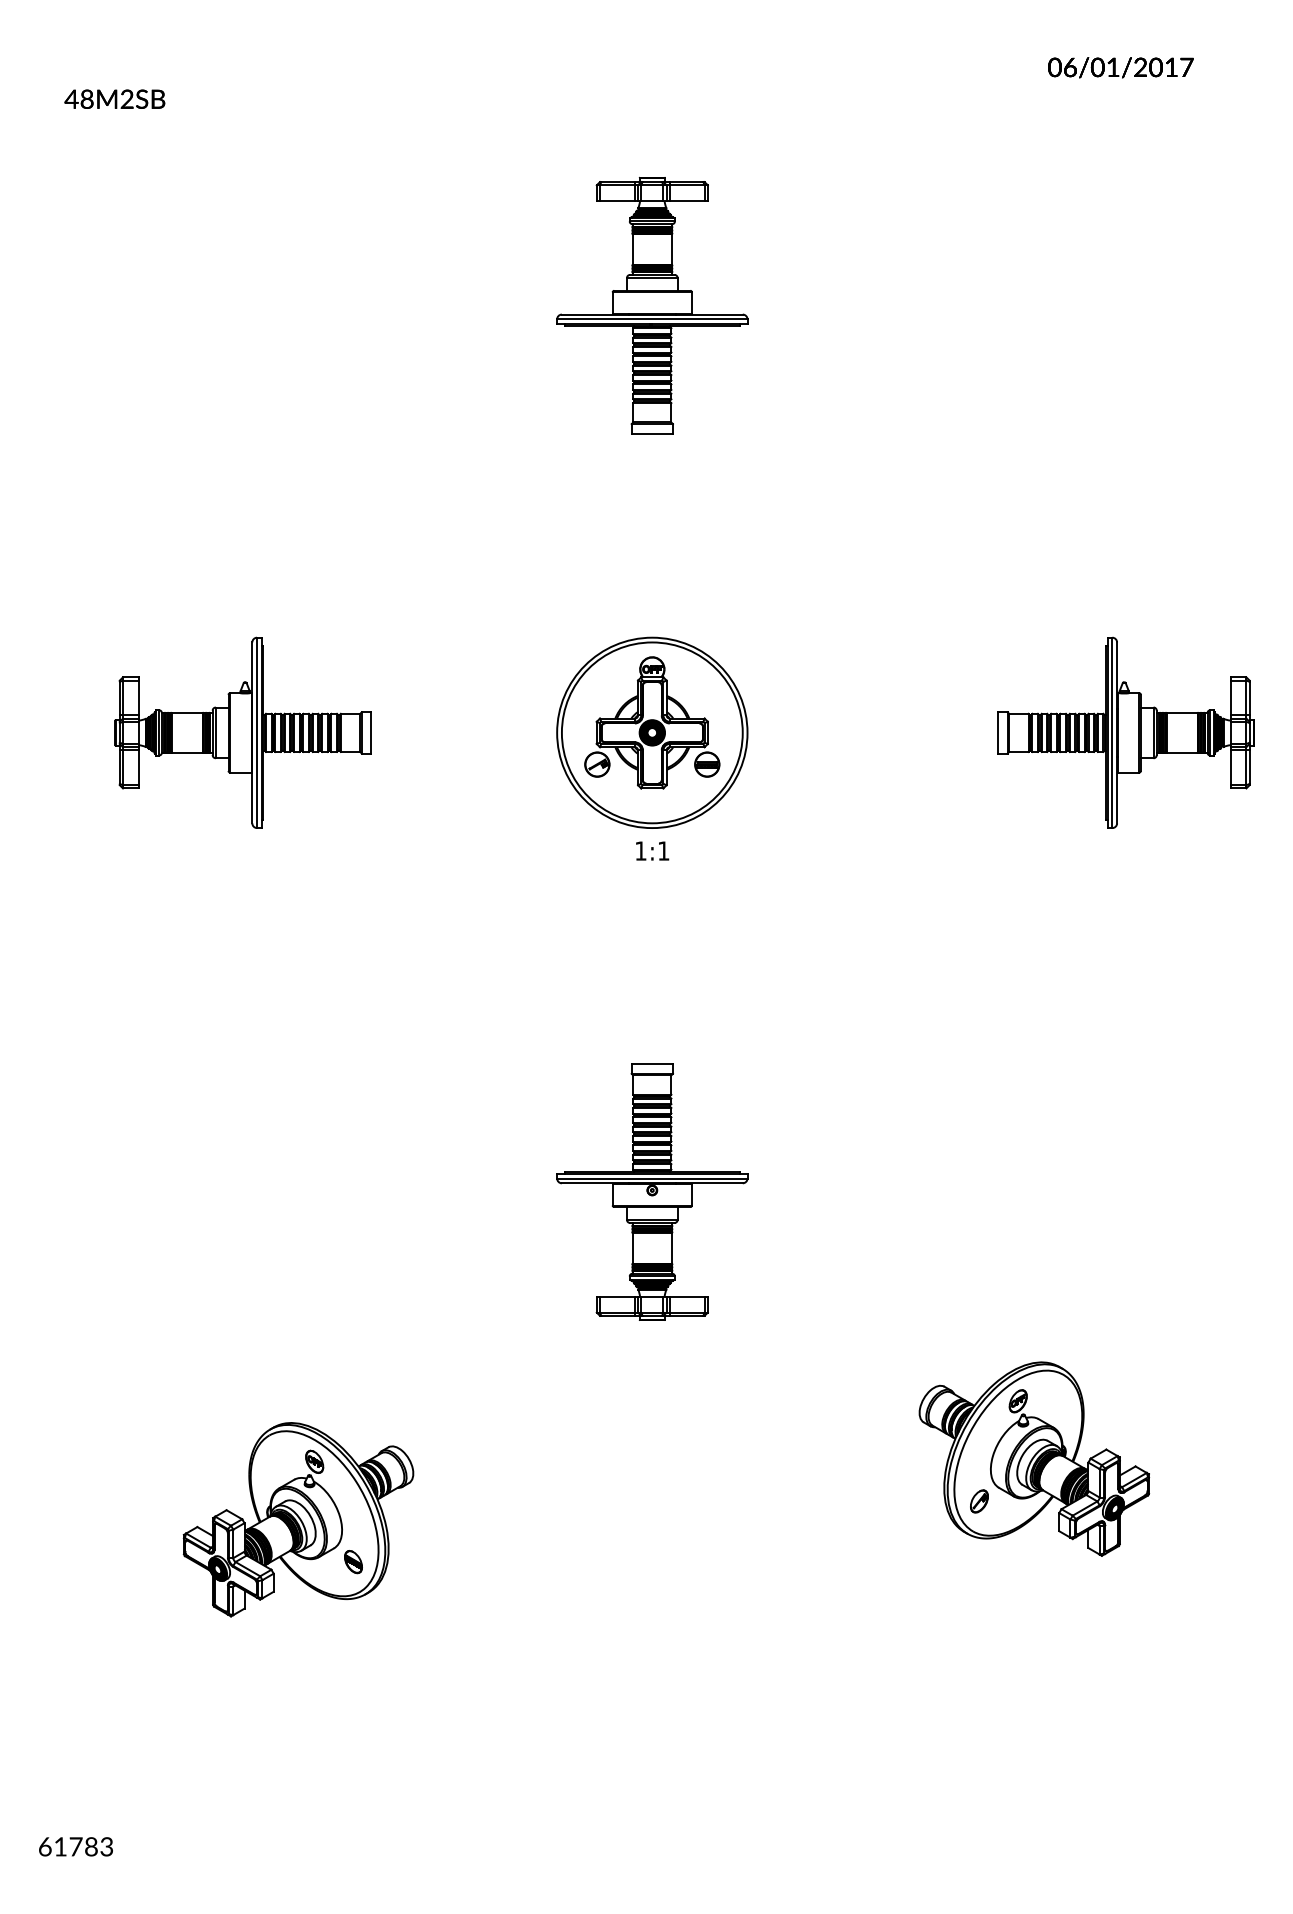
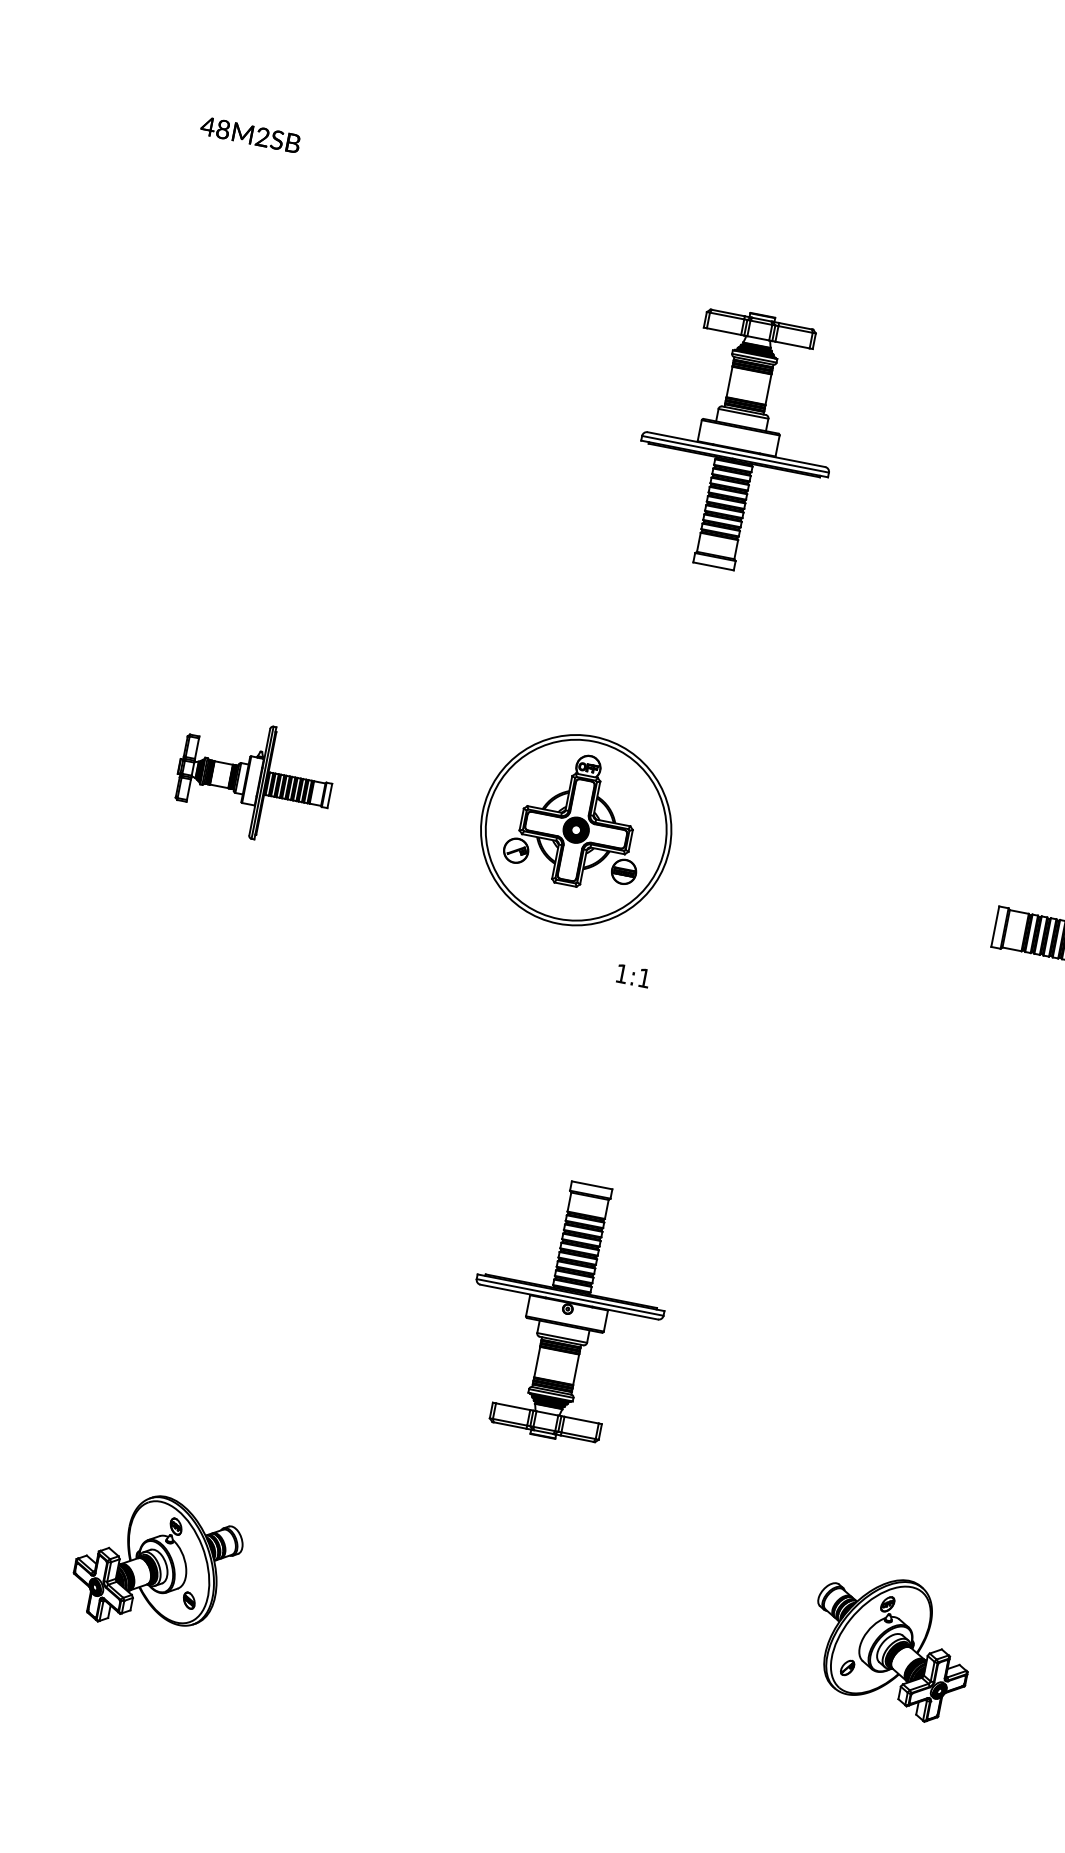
part: (242, 732) -> (253, 780), size x0.6
part: (652, 732) -> (576, 829), moved
part: (1034, 1458) -> (891, 1645), size x0.7
part: (298, 1519) -> (157, 1563), size x0.7

